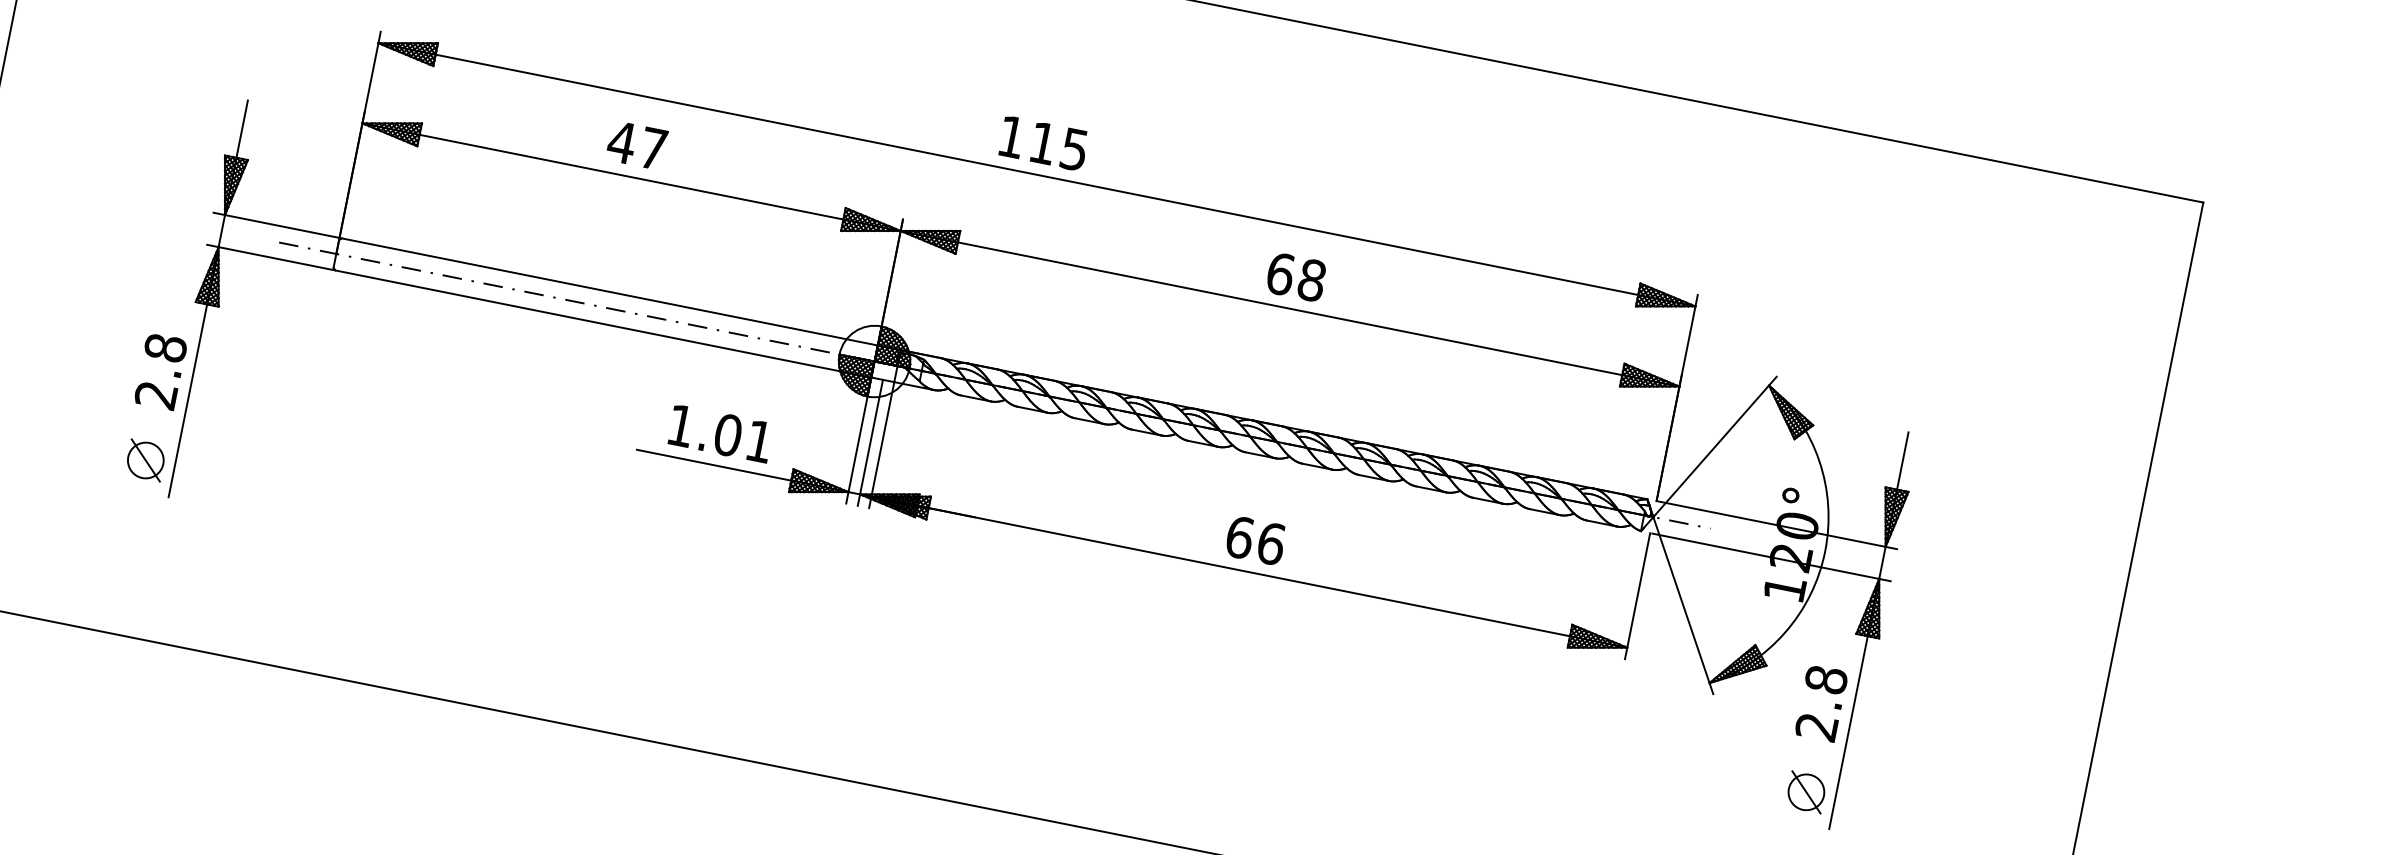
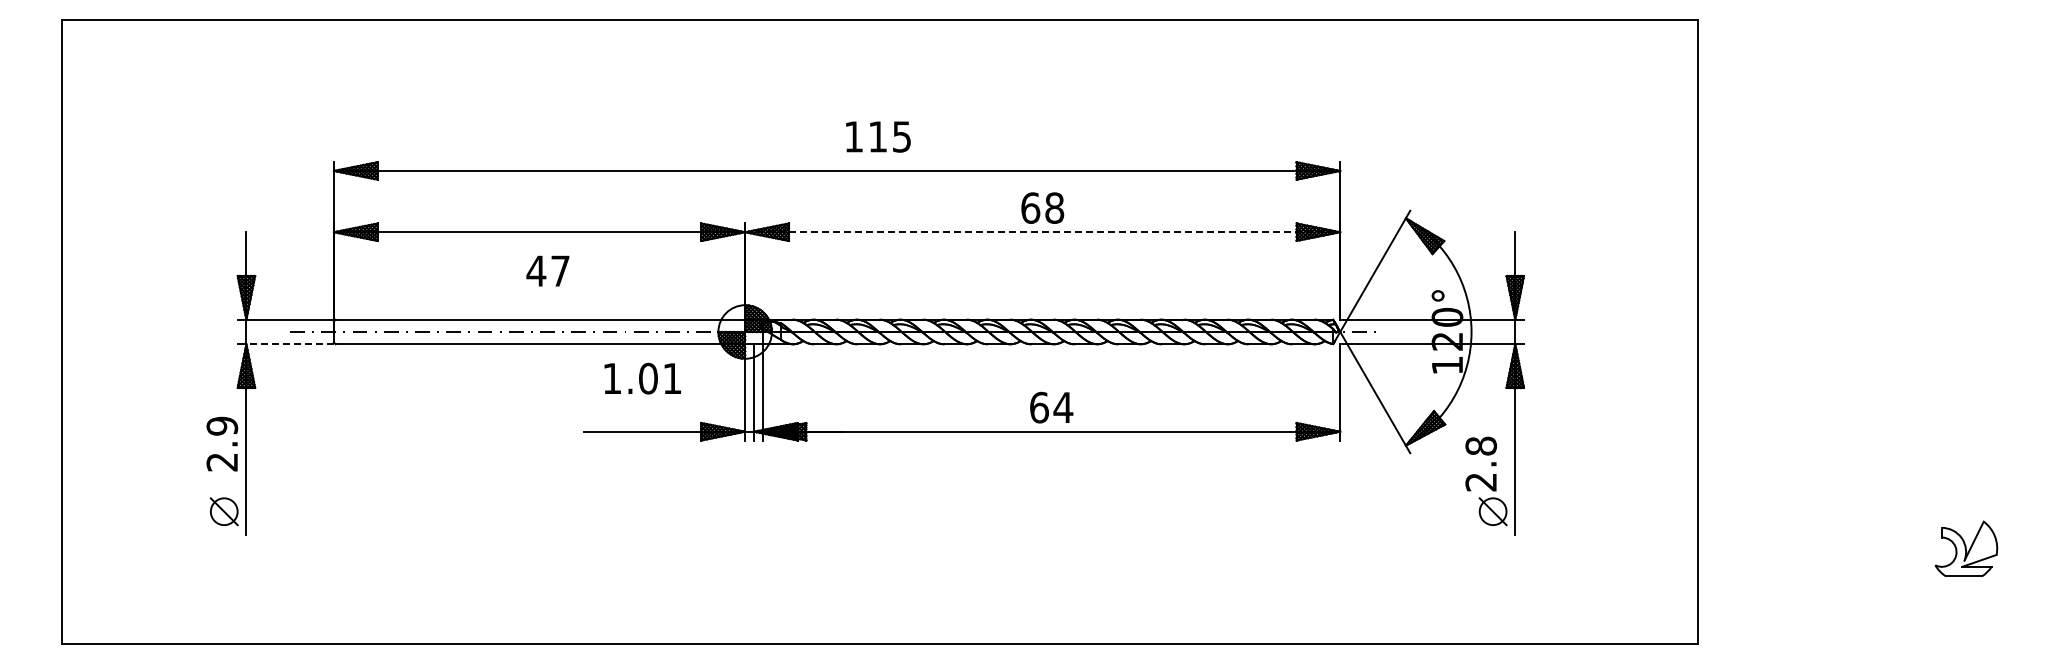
text: (1043, 142) -> (878, 136), moved
text: (636, 144) -> (547, 270), moved
line: (276, 258) -> (290, 344), solid -> dashed
line: (1289, 309) -> (1042, 232), solid -> dashed
text: (166, 347) -> (222, 425), 2.8 -> 2.9
text: (720, 433) -> (642, 378), moved
text: (1271, 543) -> (1063, 407), 66 -> 64
text: (1820, 702) -> (1480, 463), moved

